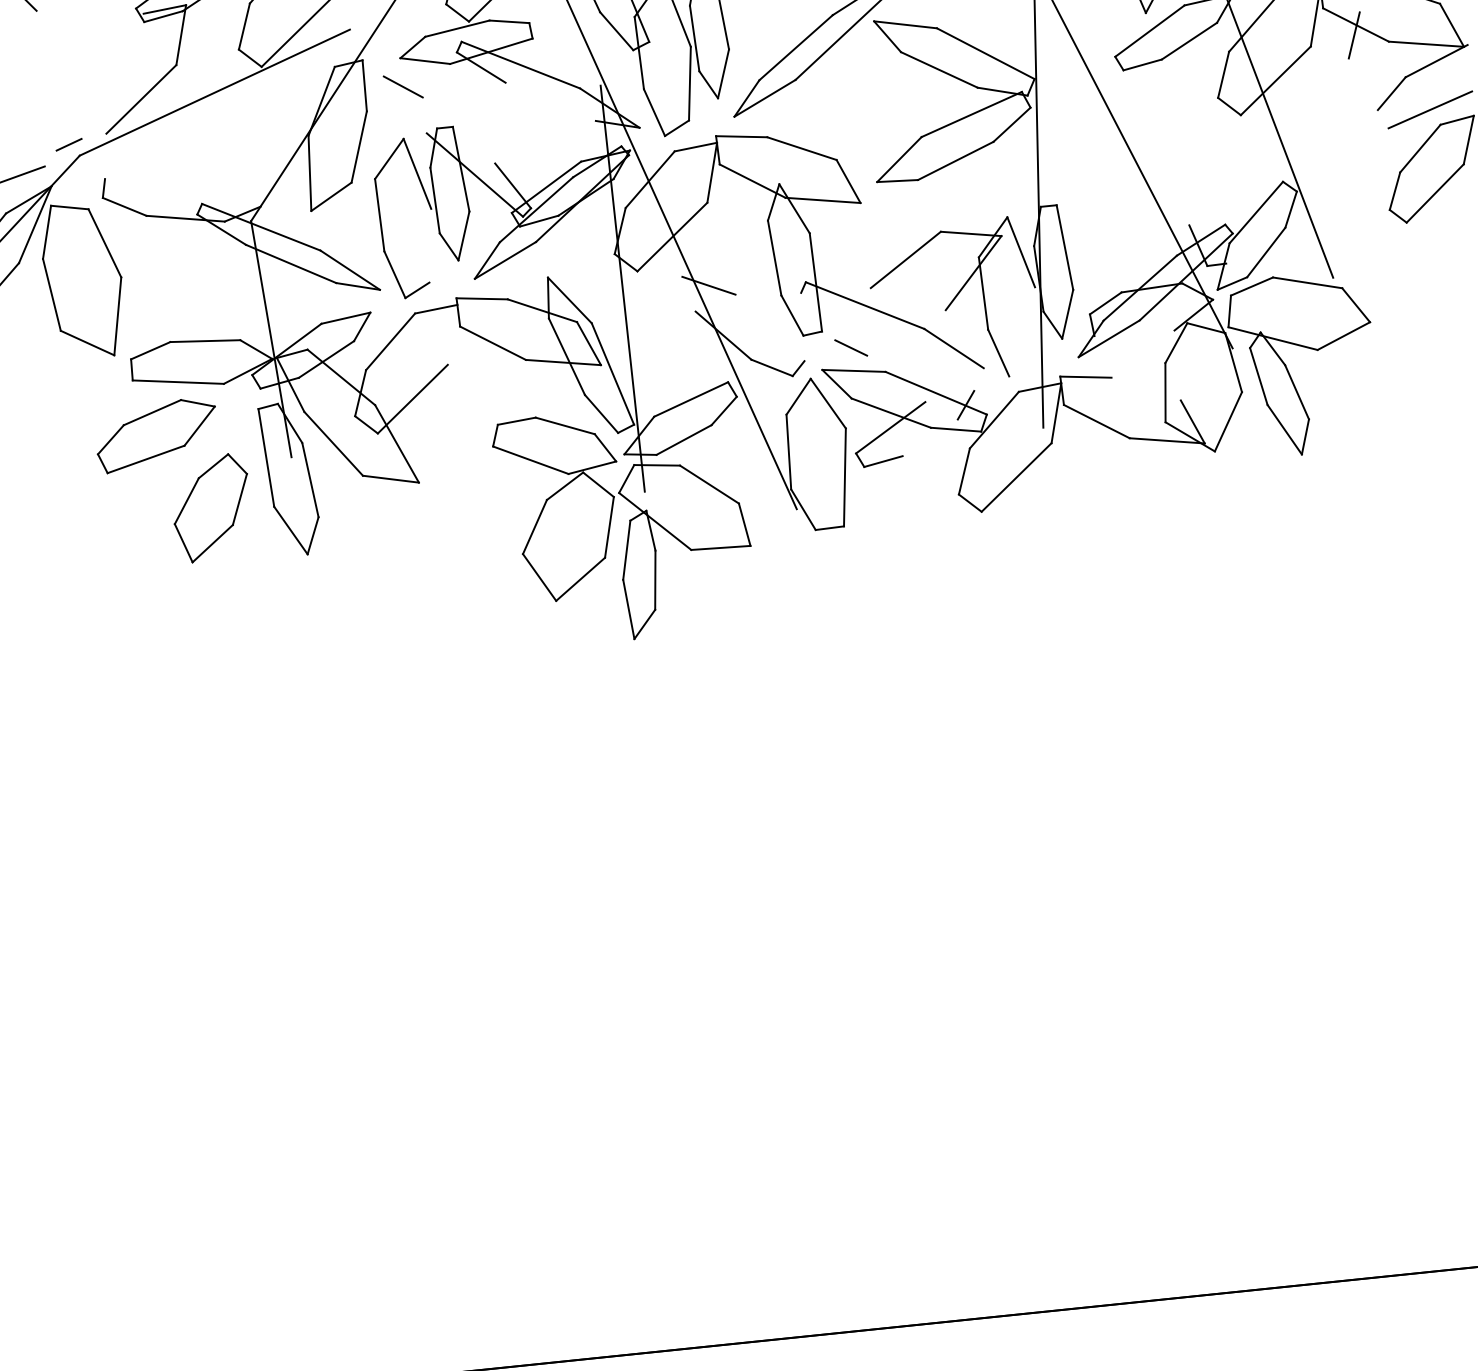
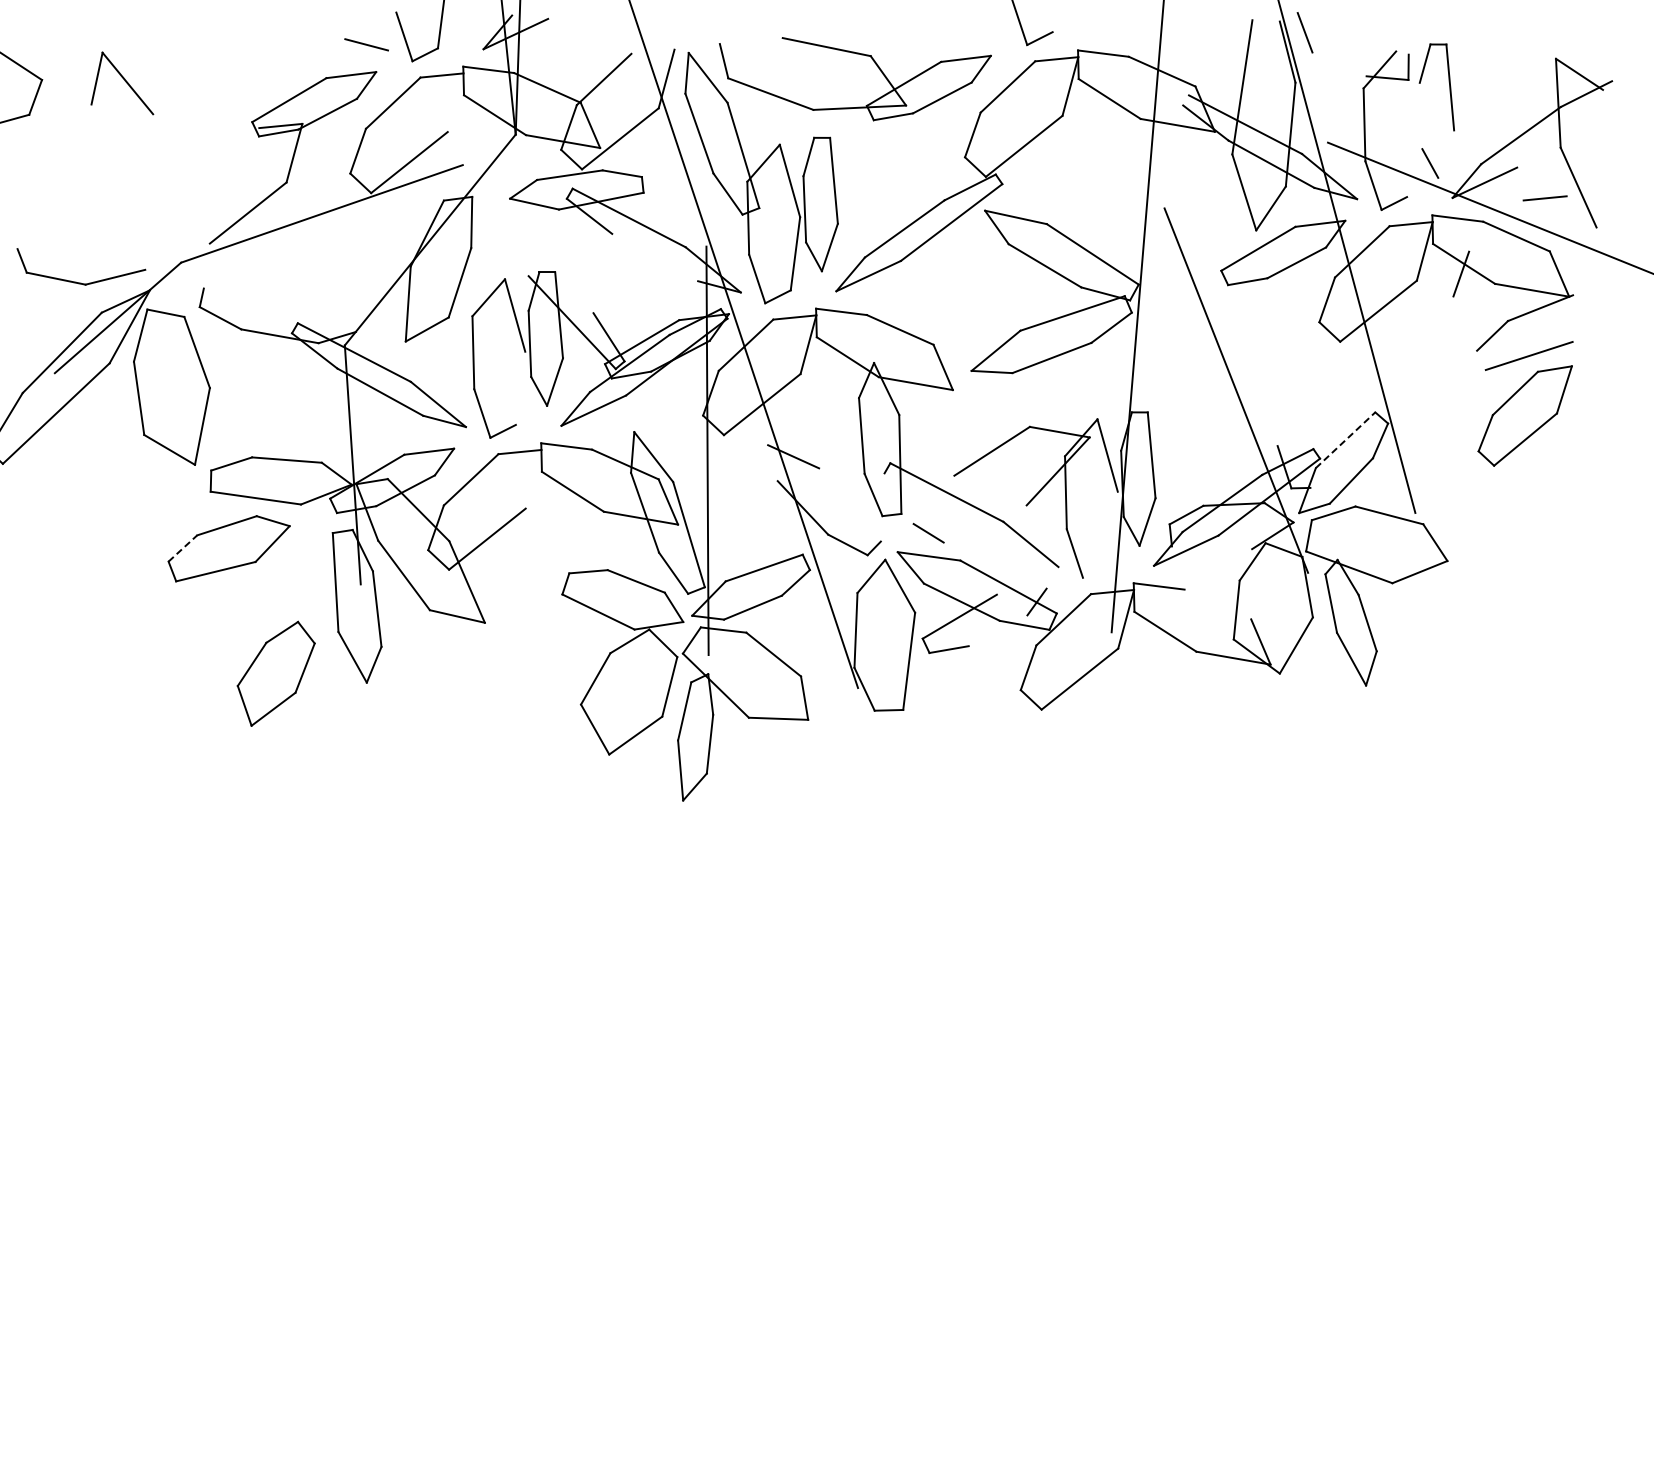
line: (402, 86) -> (509, 227), removed
line: (68, 144) -> (171, 250), removed
line: (1256, 212) -> (1345, 440), solid -> dashed
line: (111, 439) -> (183, 548), solid -> dashed
part: (211, 507) -> (275, 673), moved

